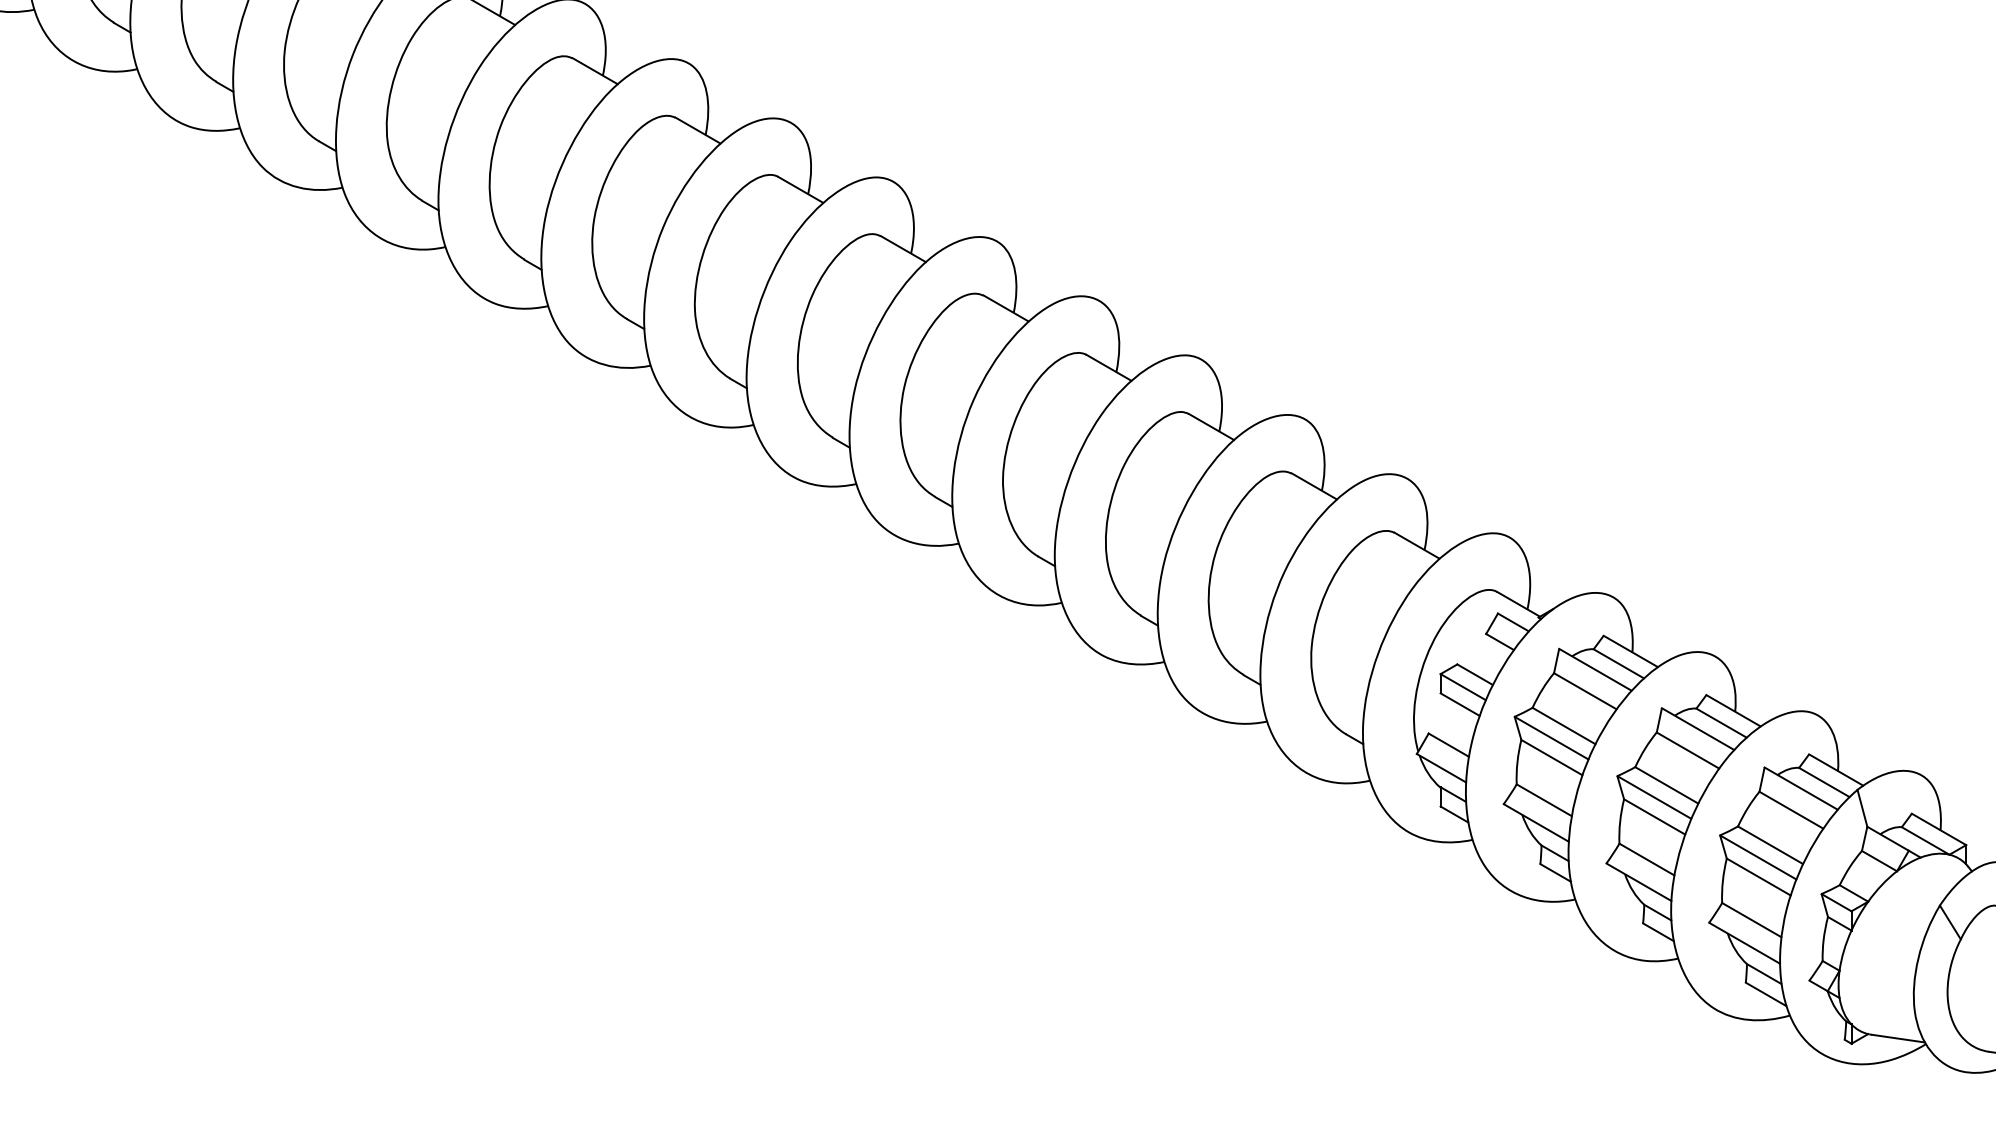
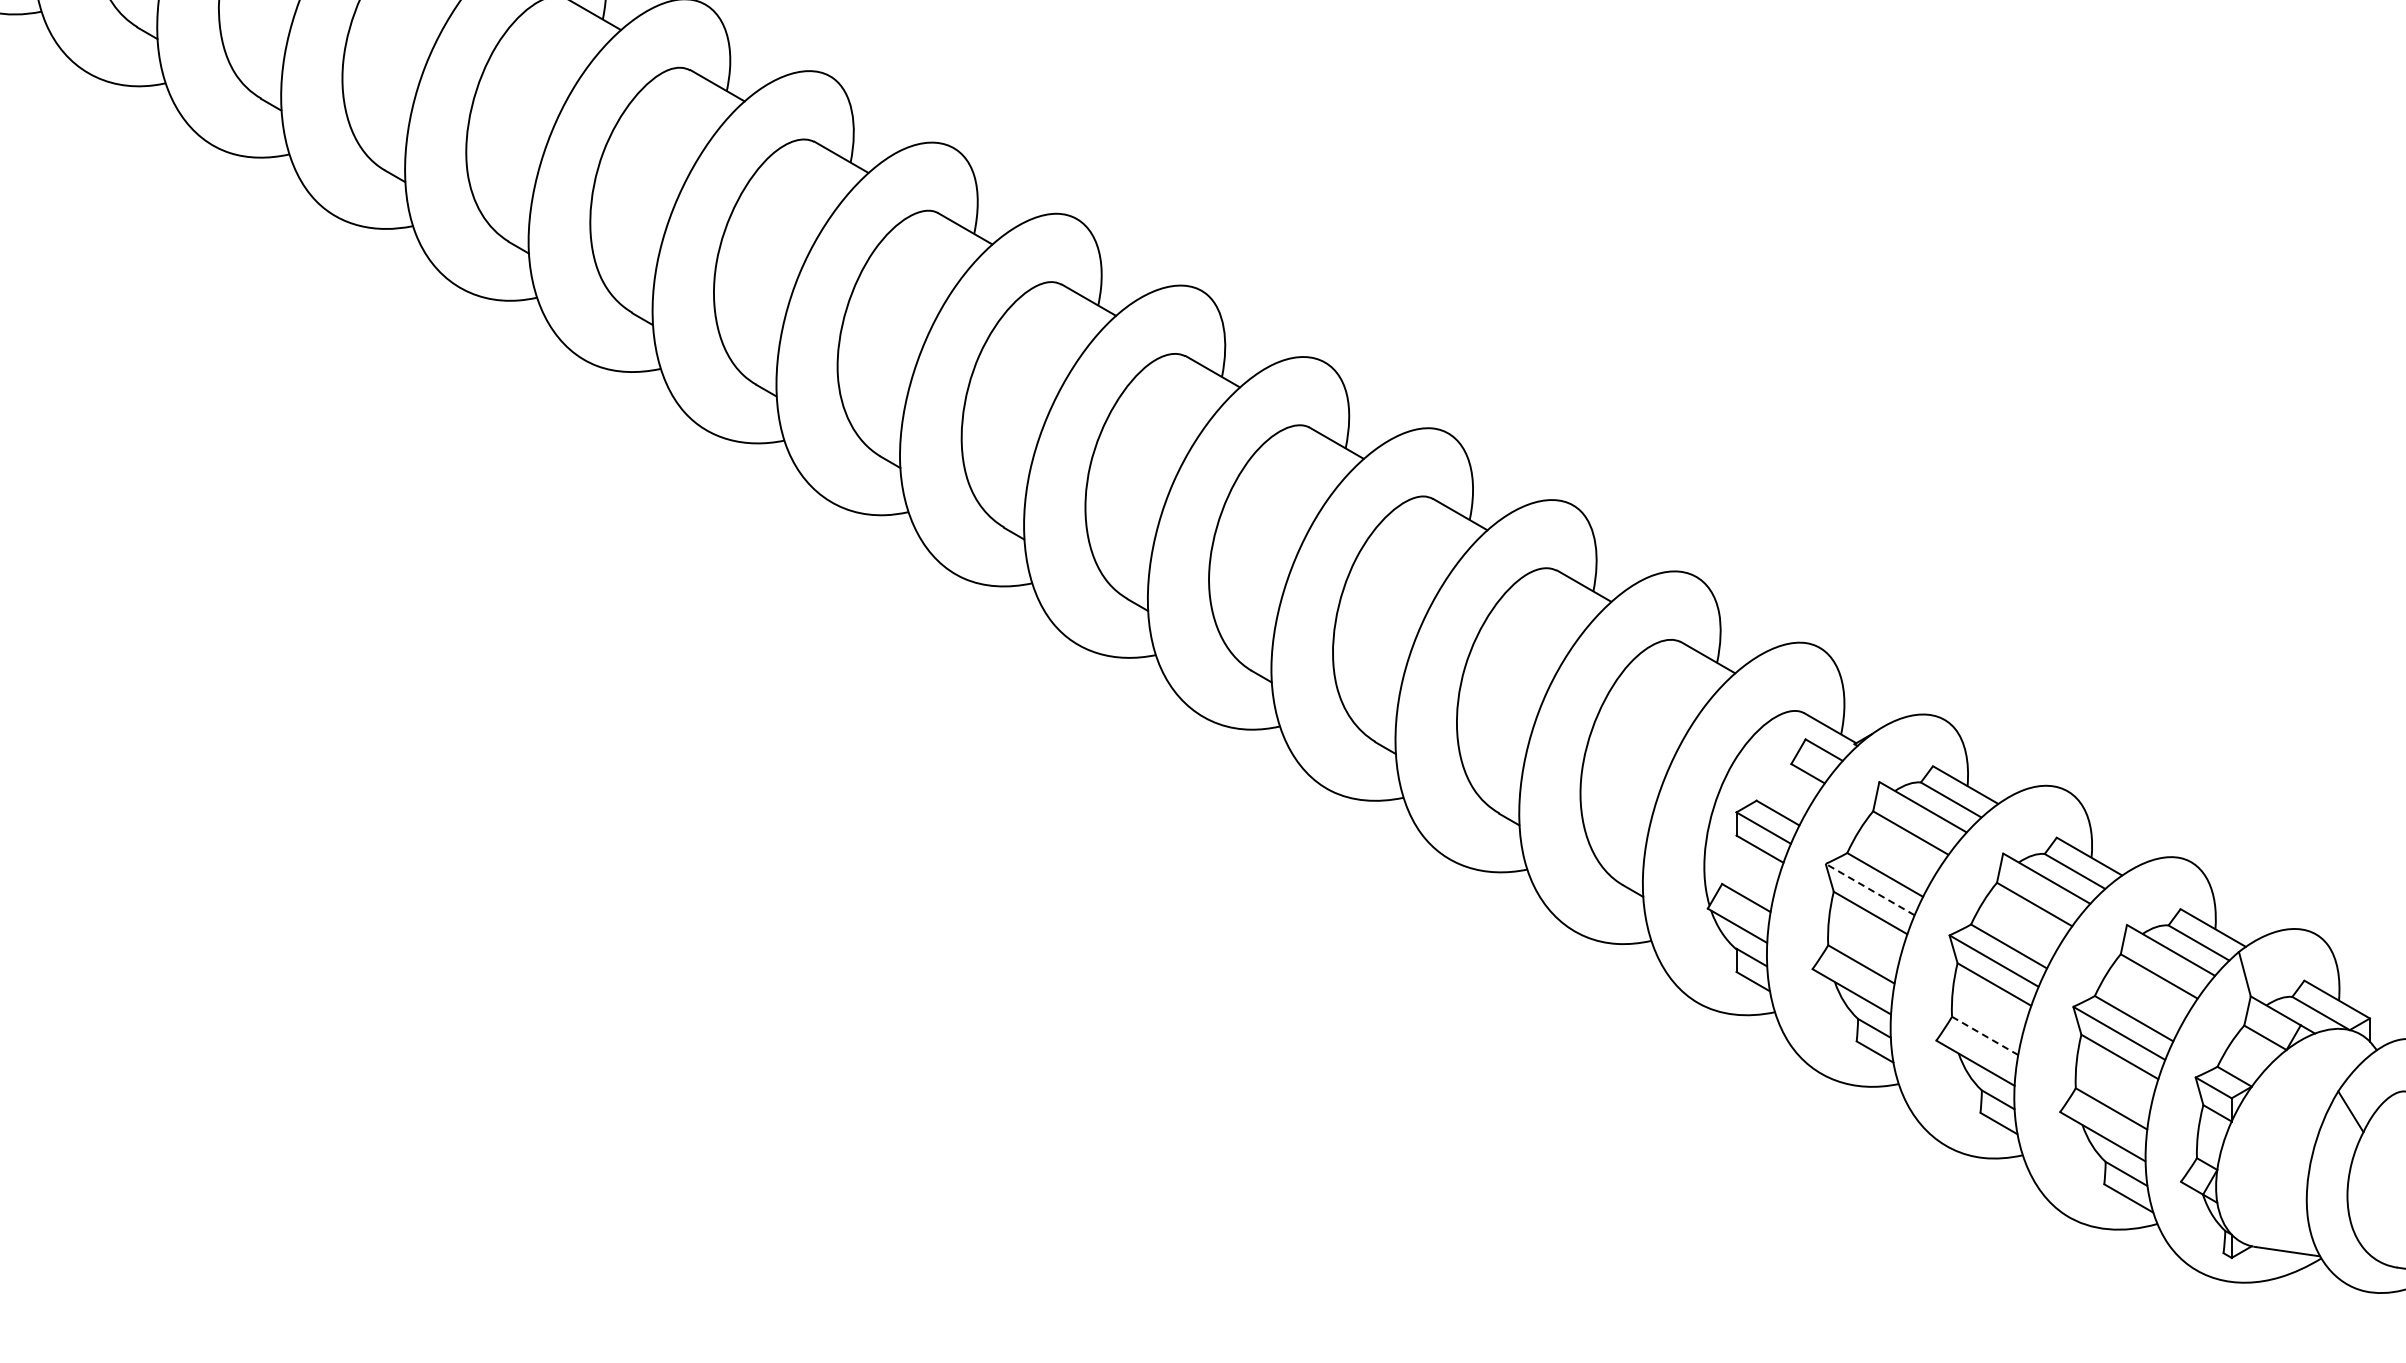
line: (1550, 738) -> (1869, 889), solid -> dashed
line: (1647, 860) -> (1985, 1036), solid -> dashed

